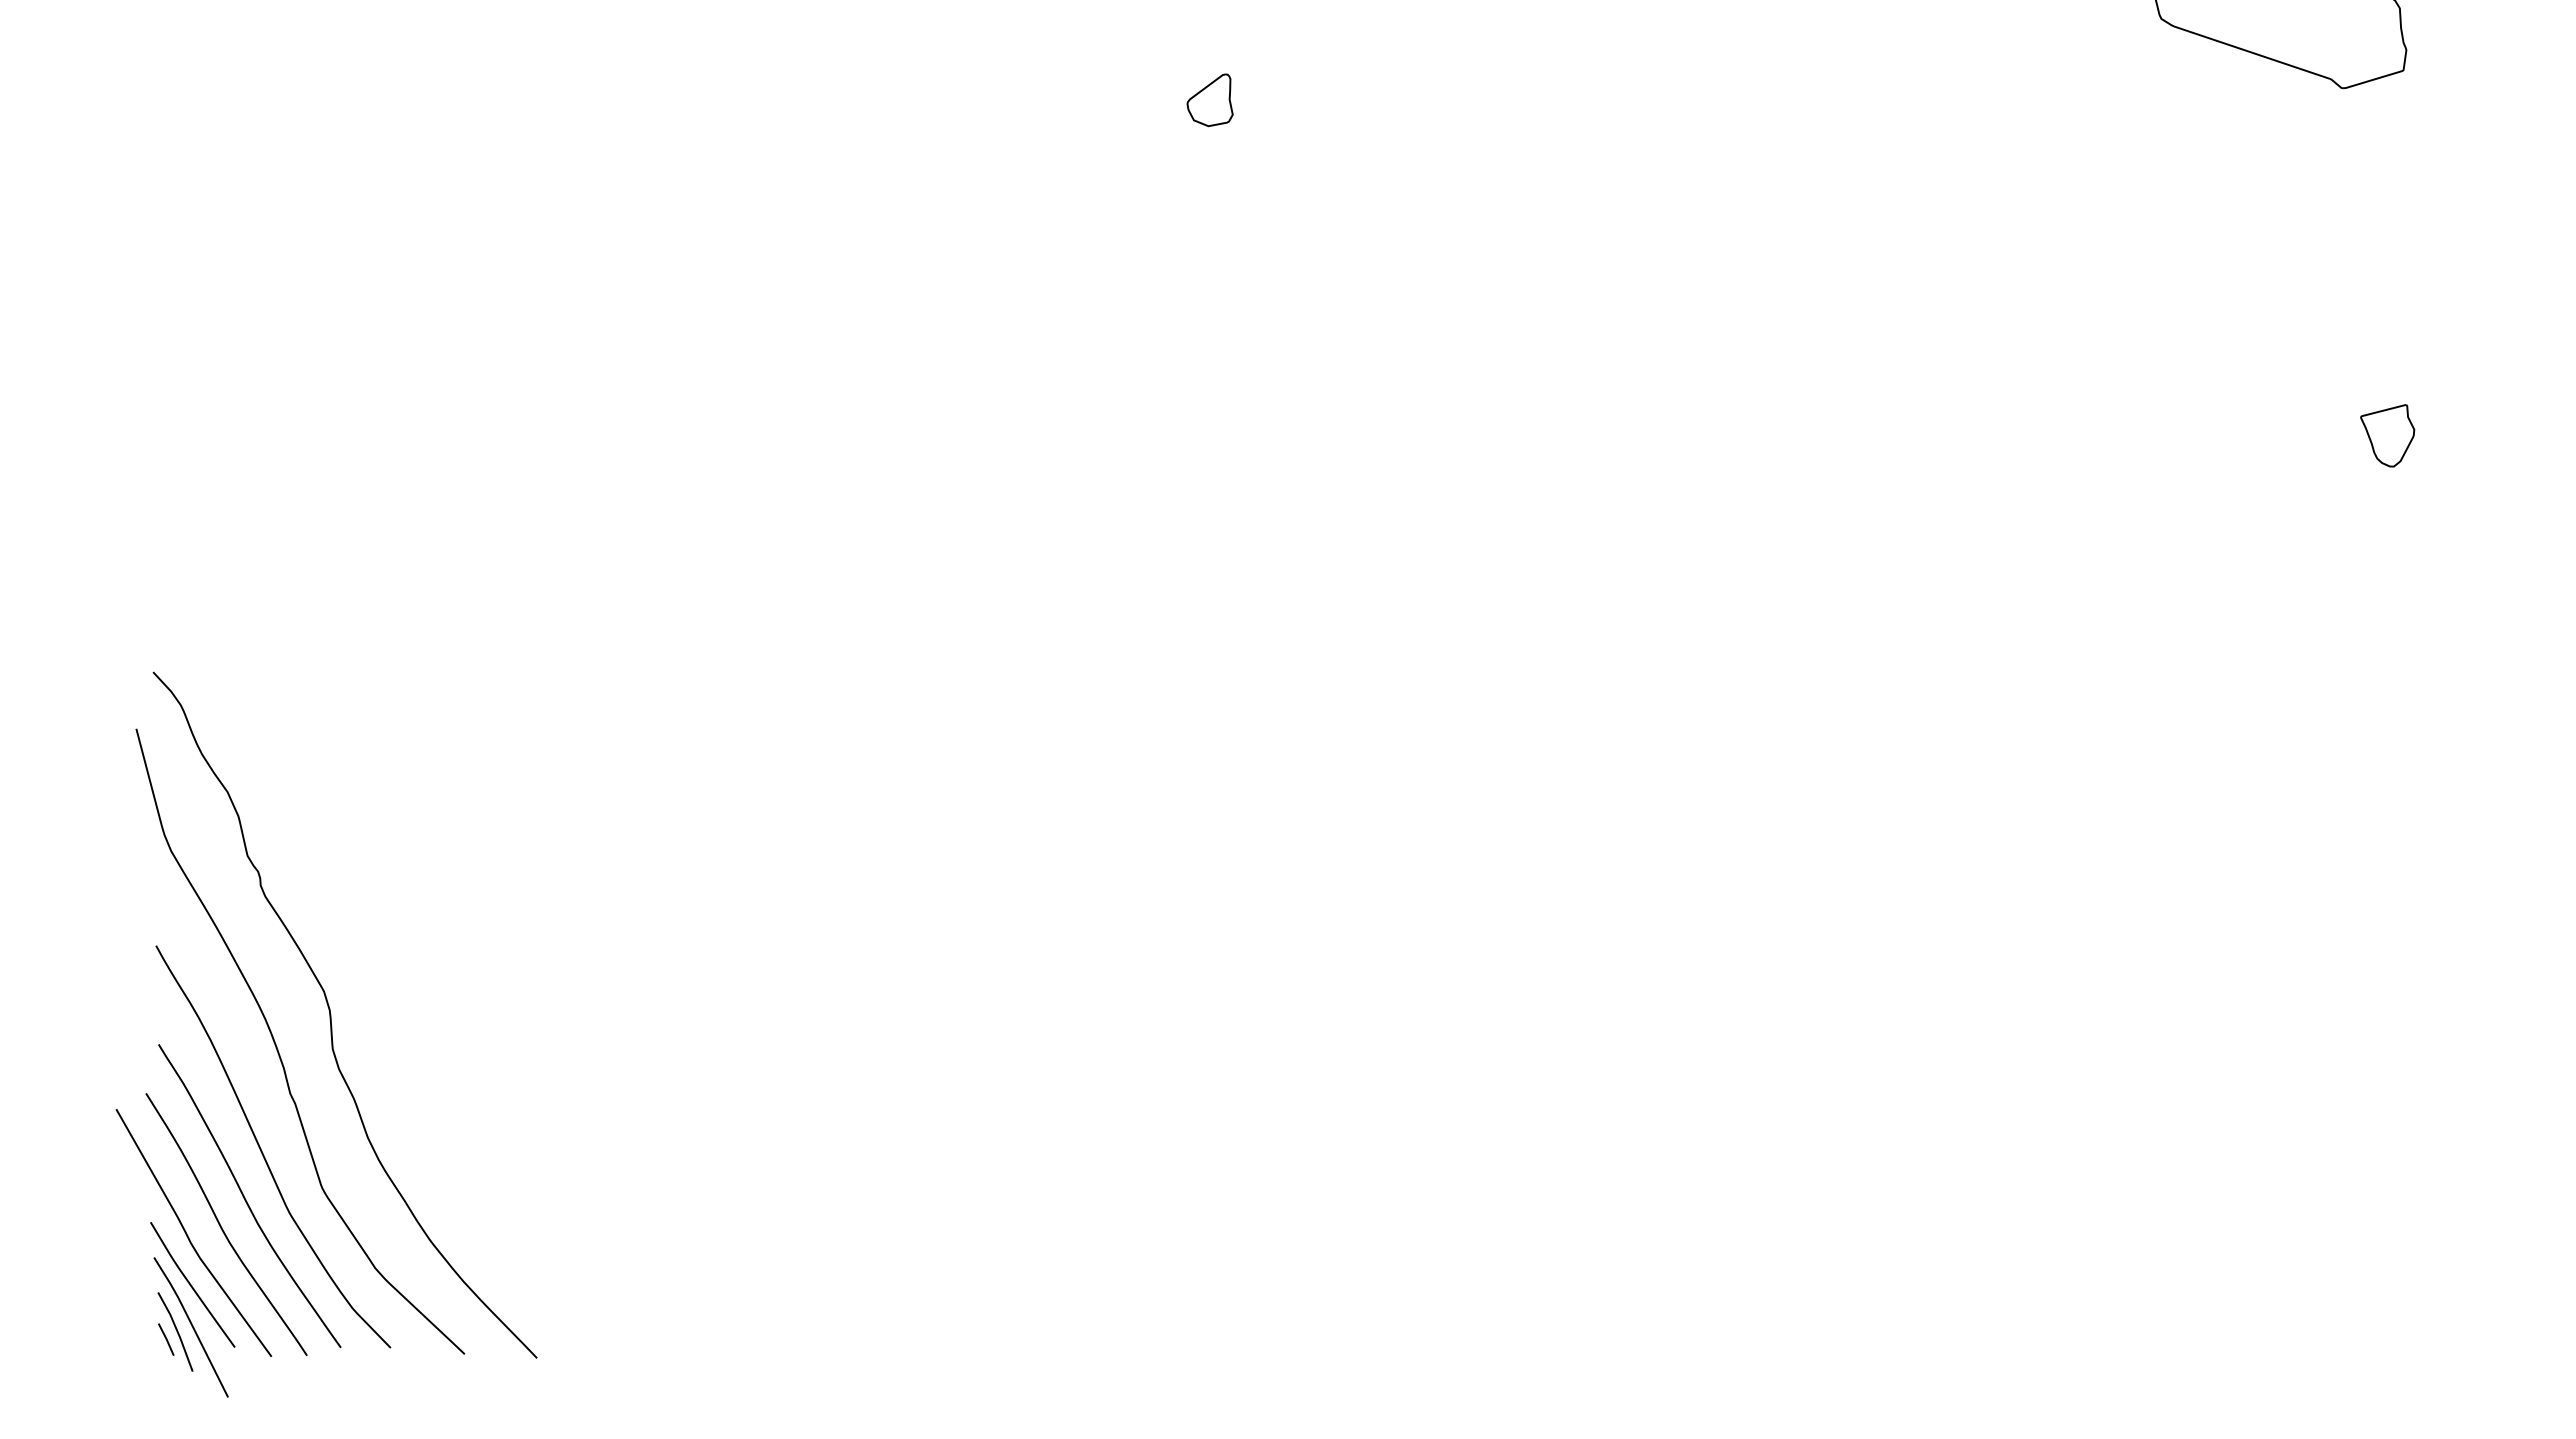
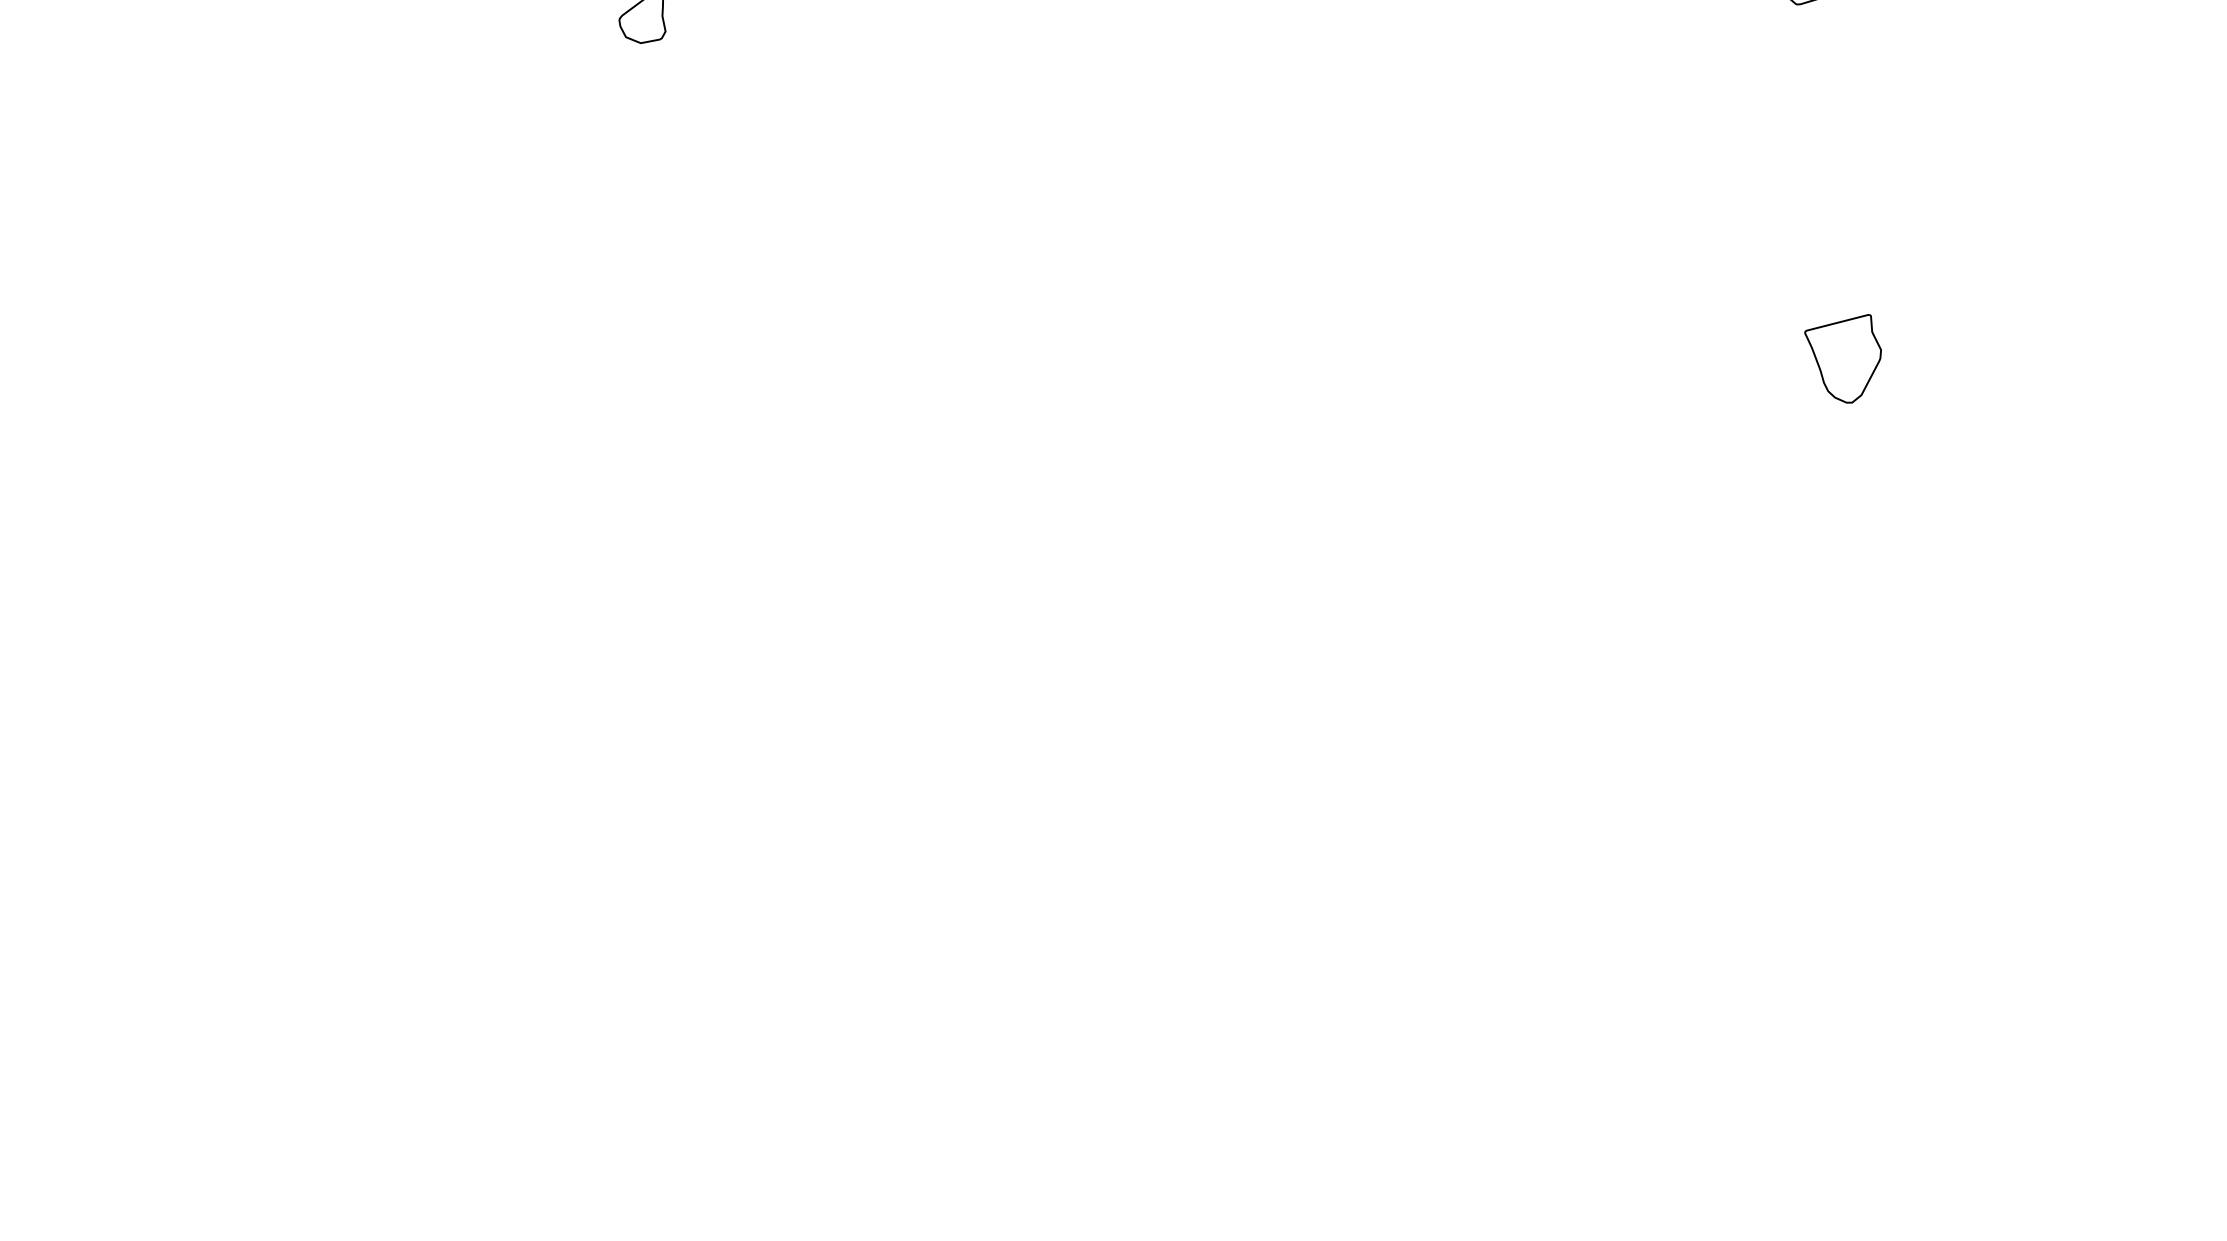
part: (2387, 435) -> (1843, 358), size x1.4

